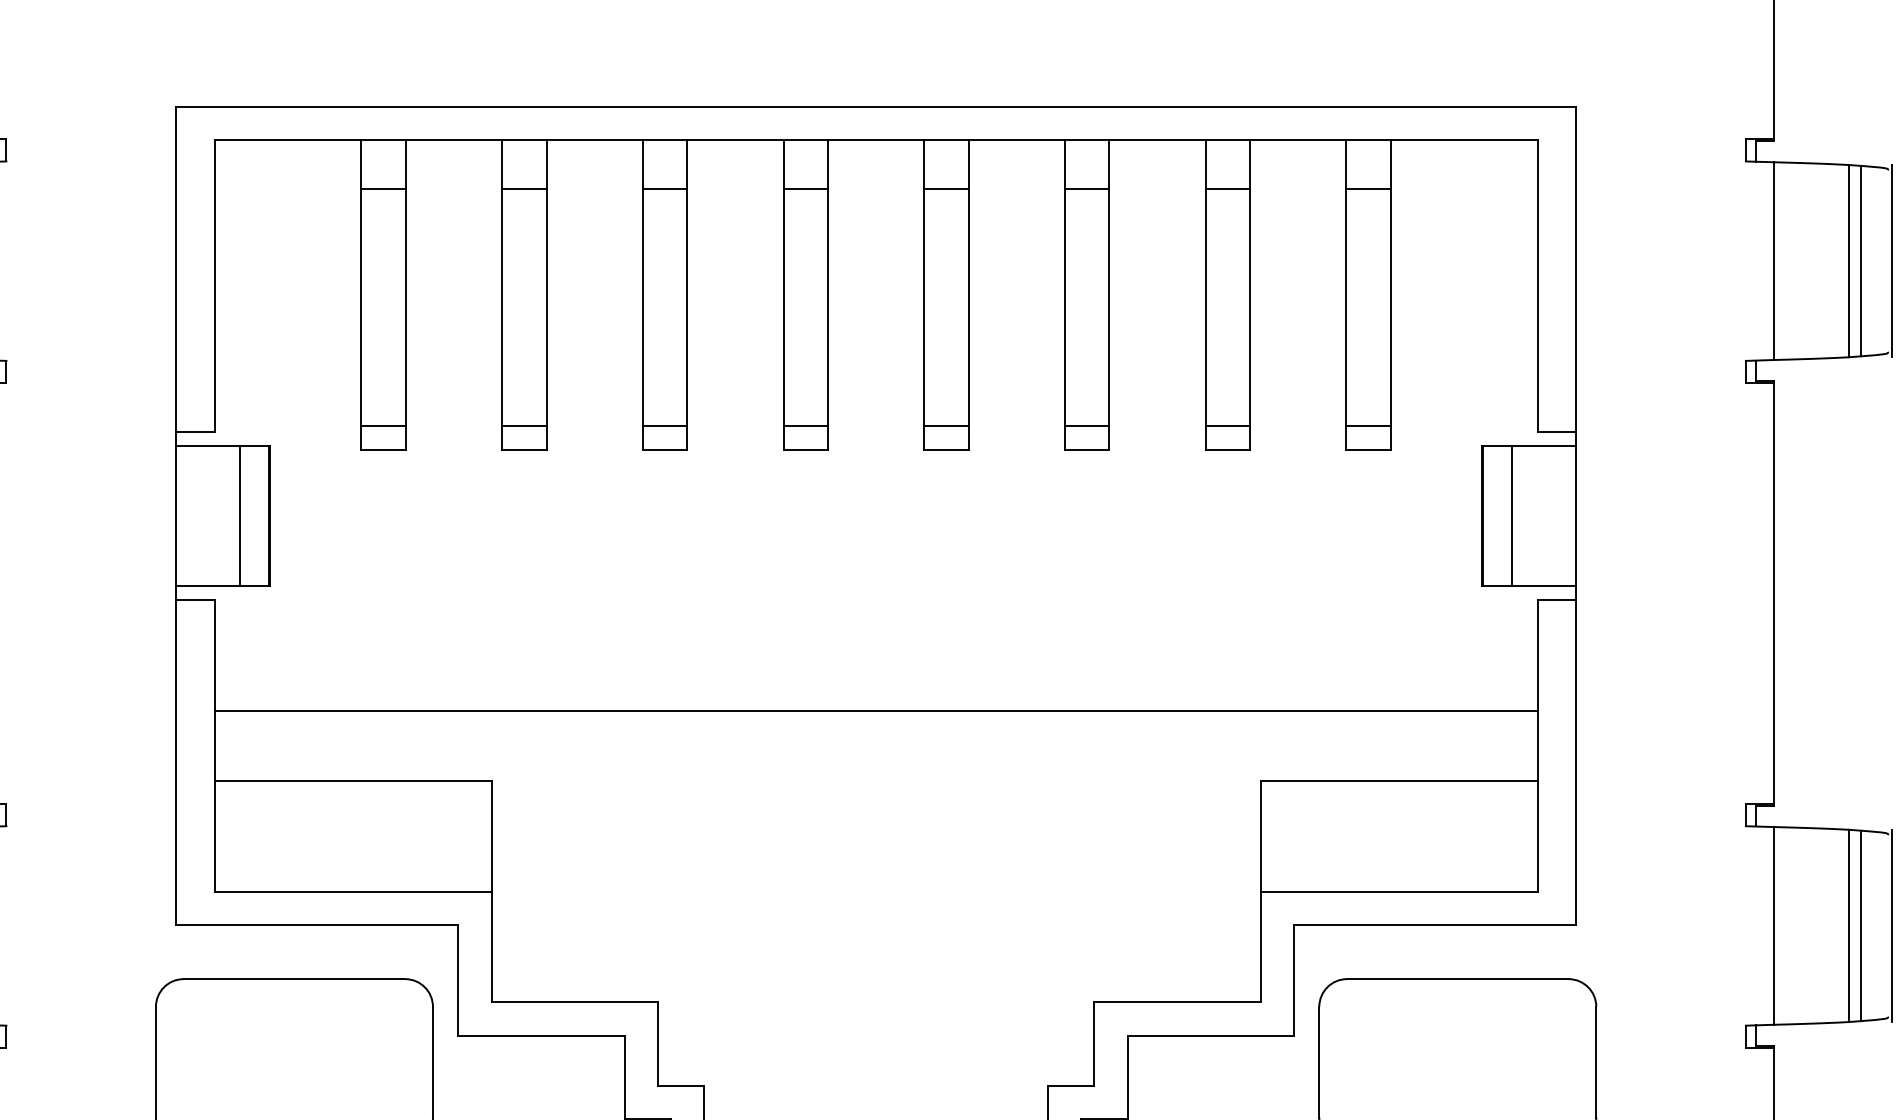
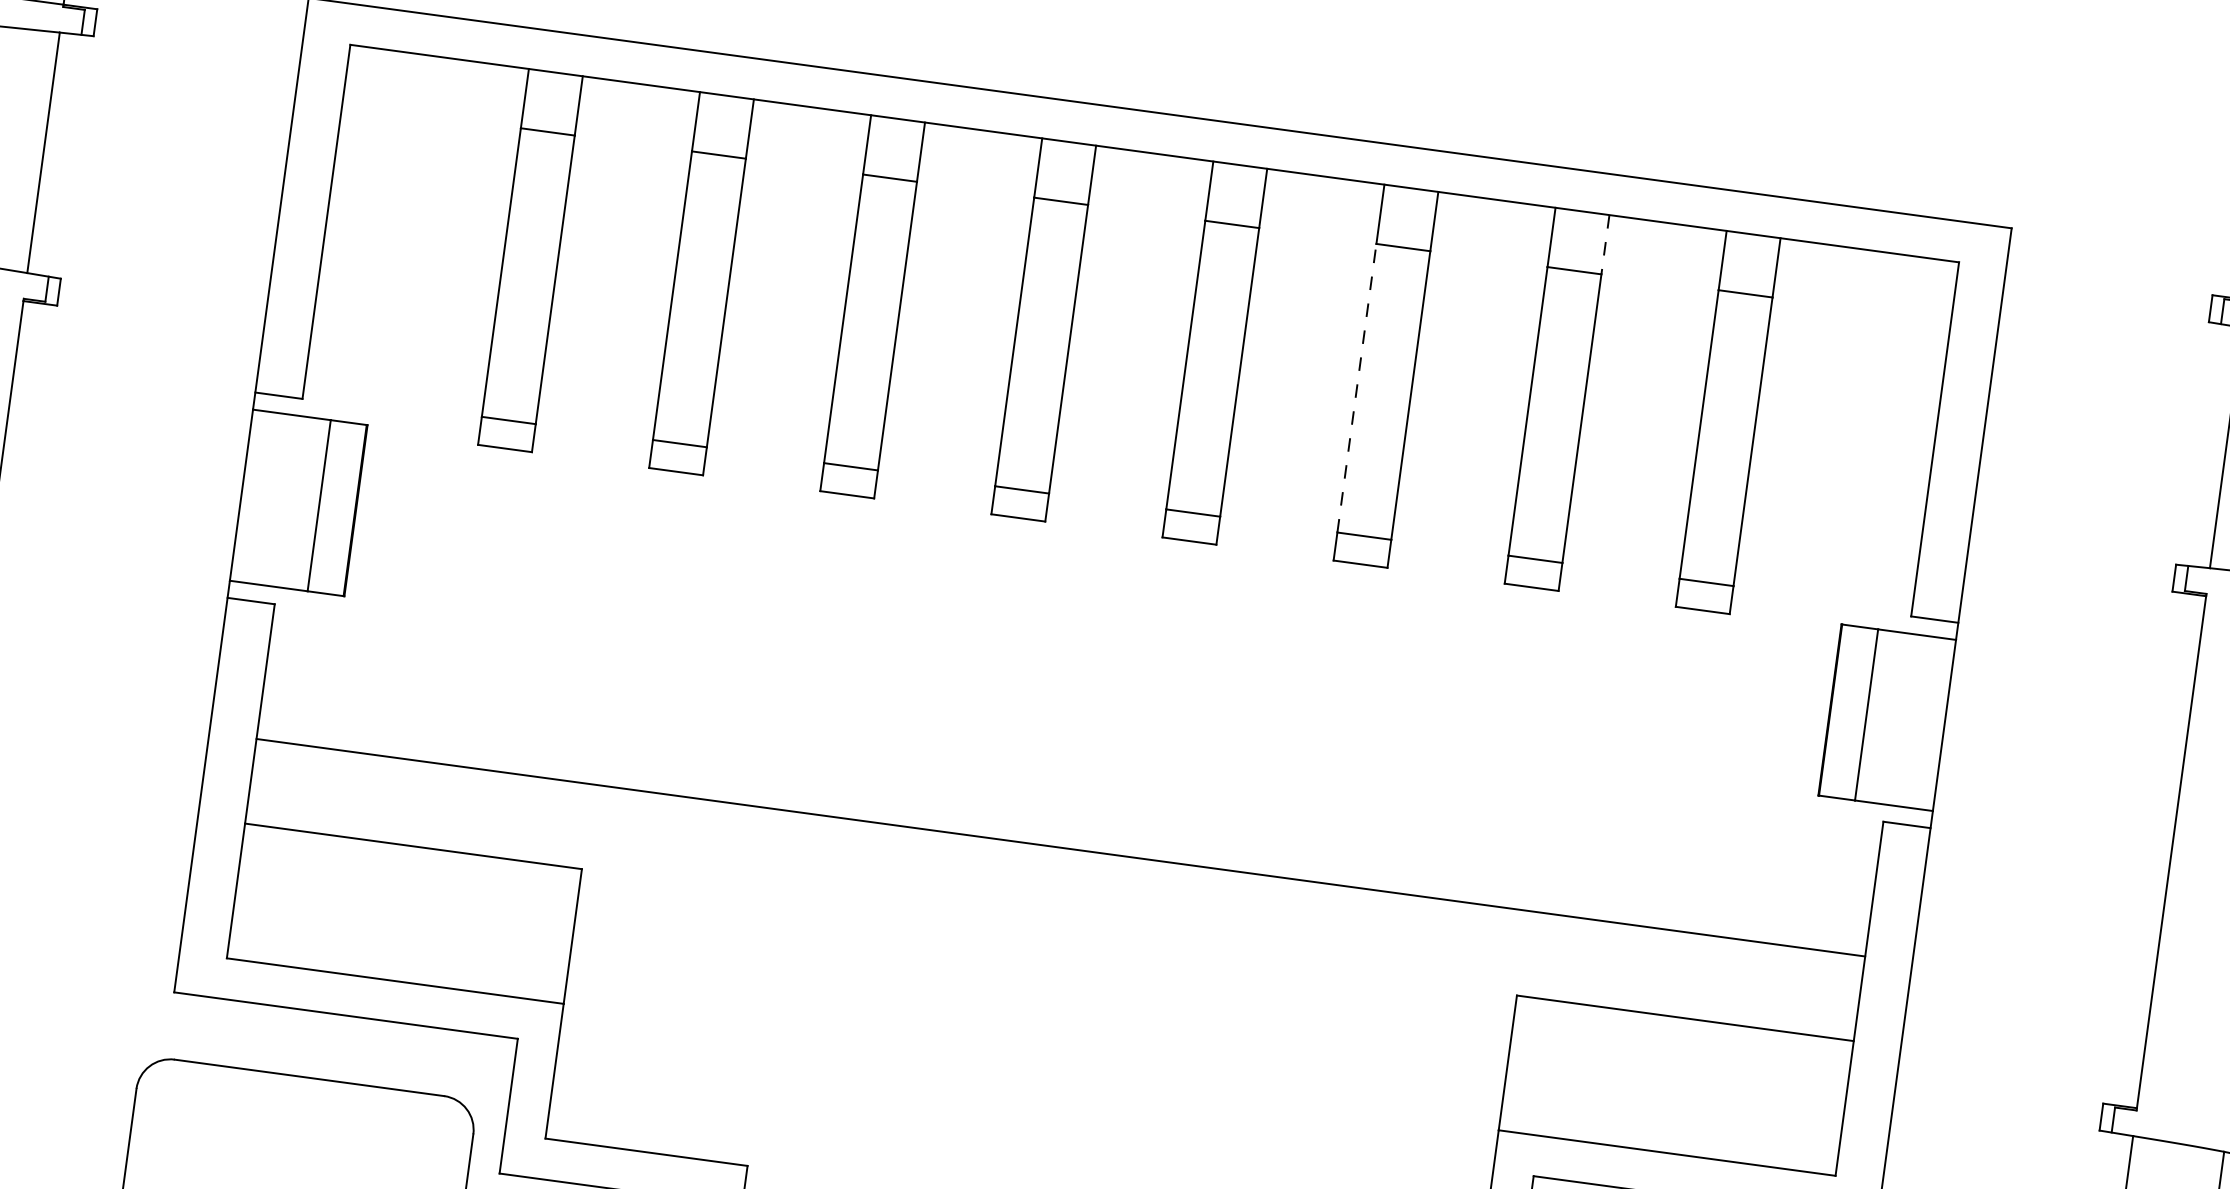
line: (1250, 165) -> (1605, 245), solid -> dashed
line: (1065, 307) -> (1357, 387), solid -> dashed

